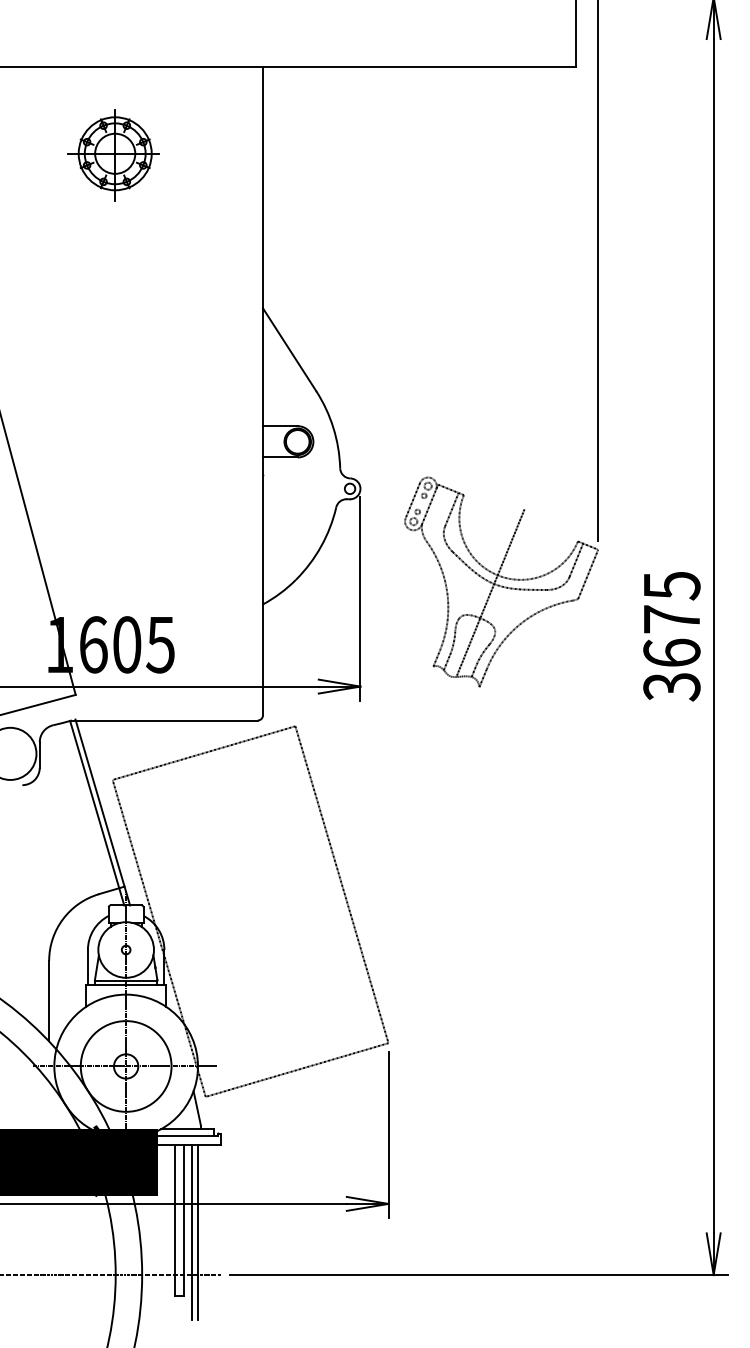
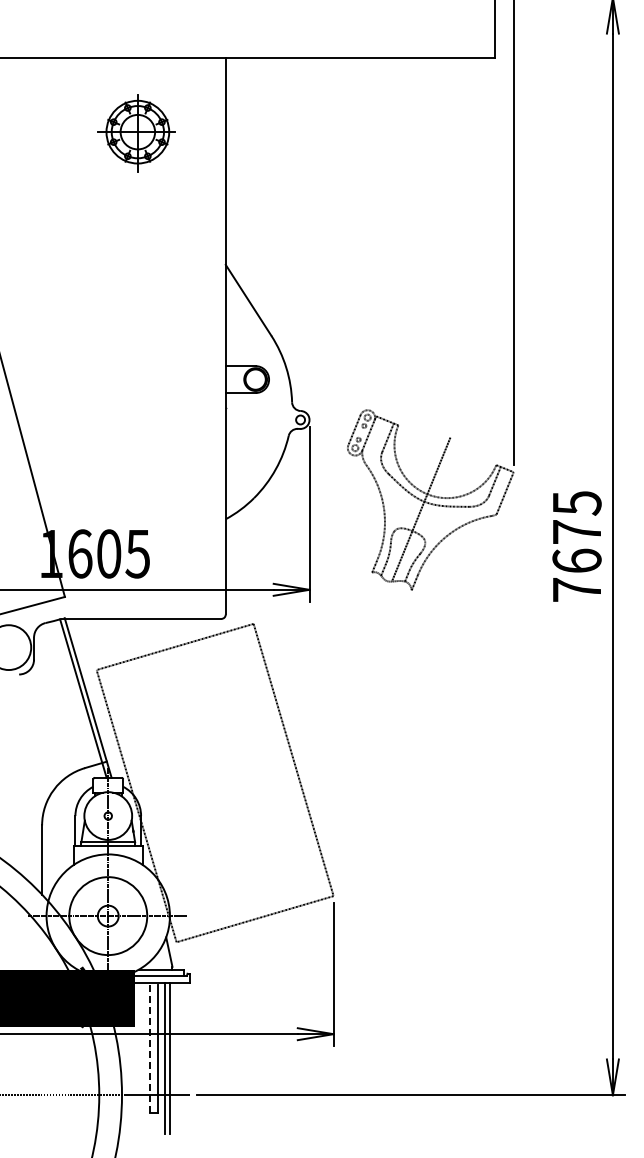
part: (113, 155) -> (136, 133), moved
text: (671, 687) -> (576, 590), 3675 -> 7675
line: (174, 1221) -> (149, 1049), solid -> dashed

